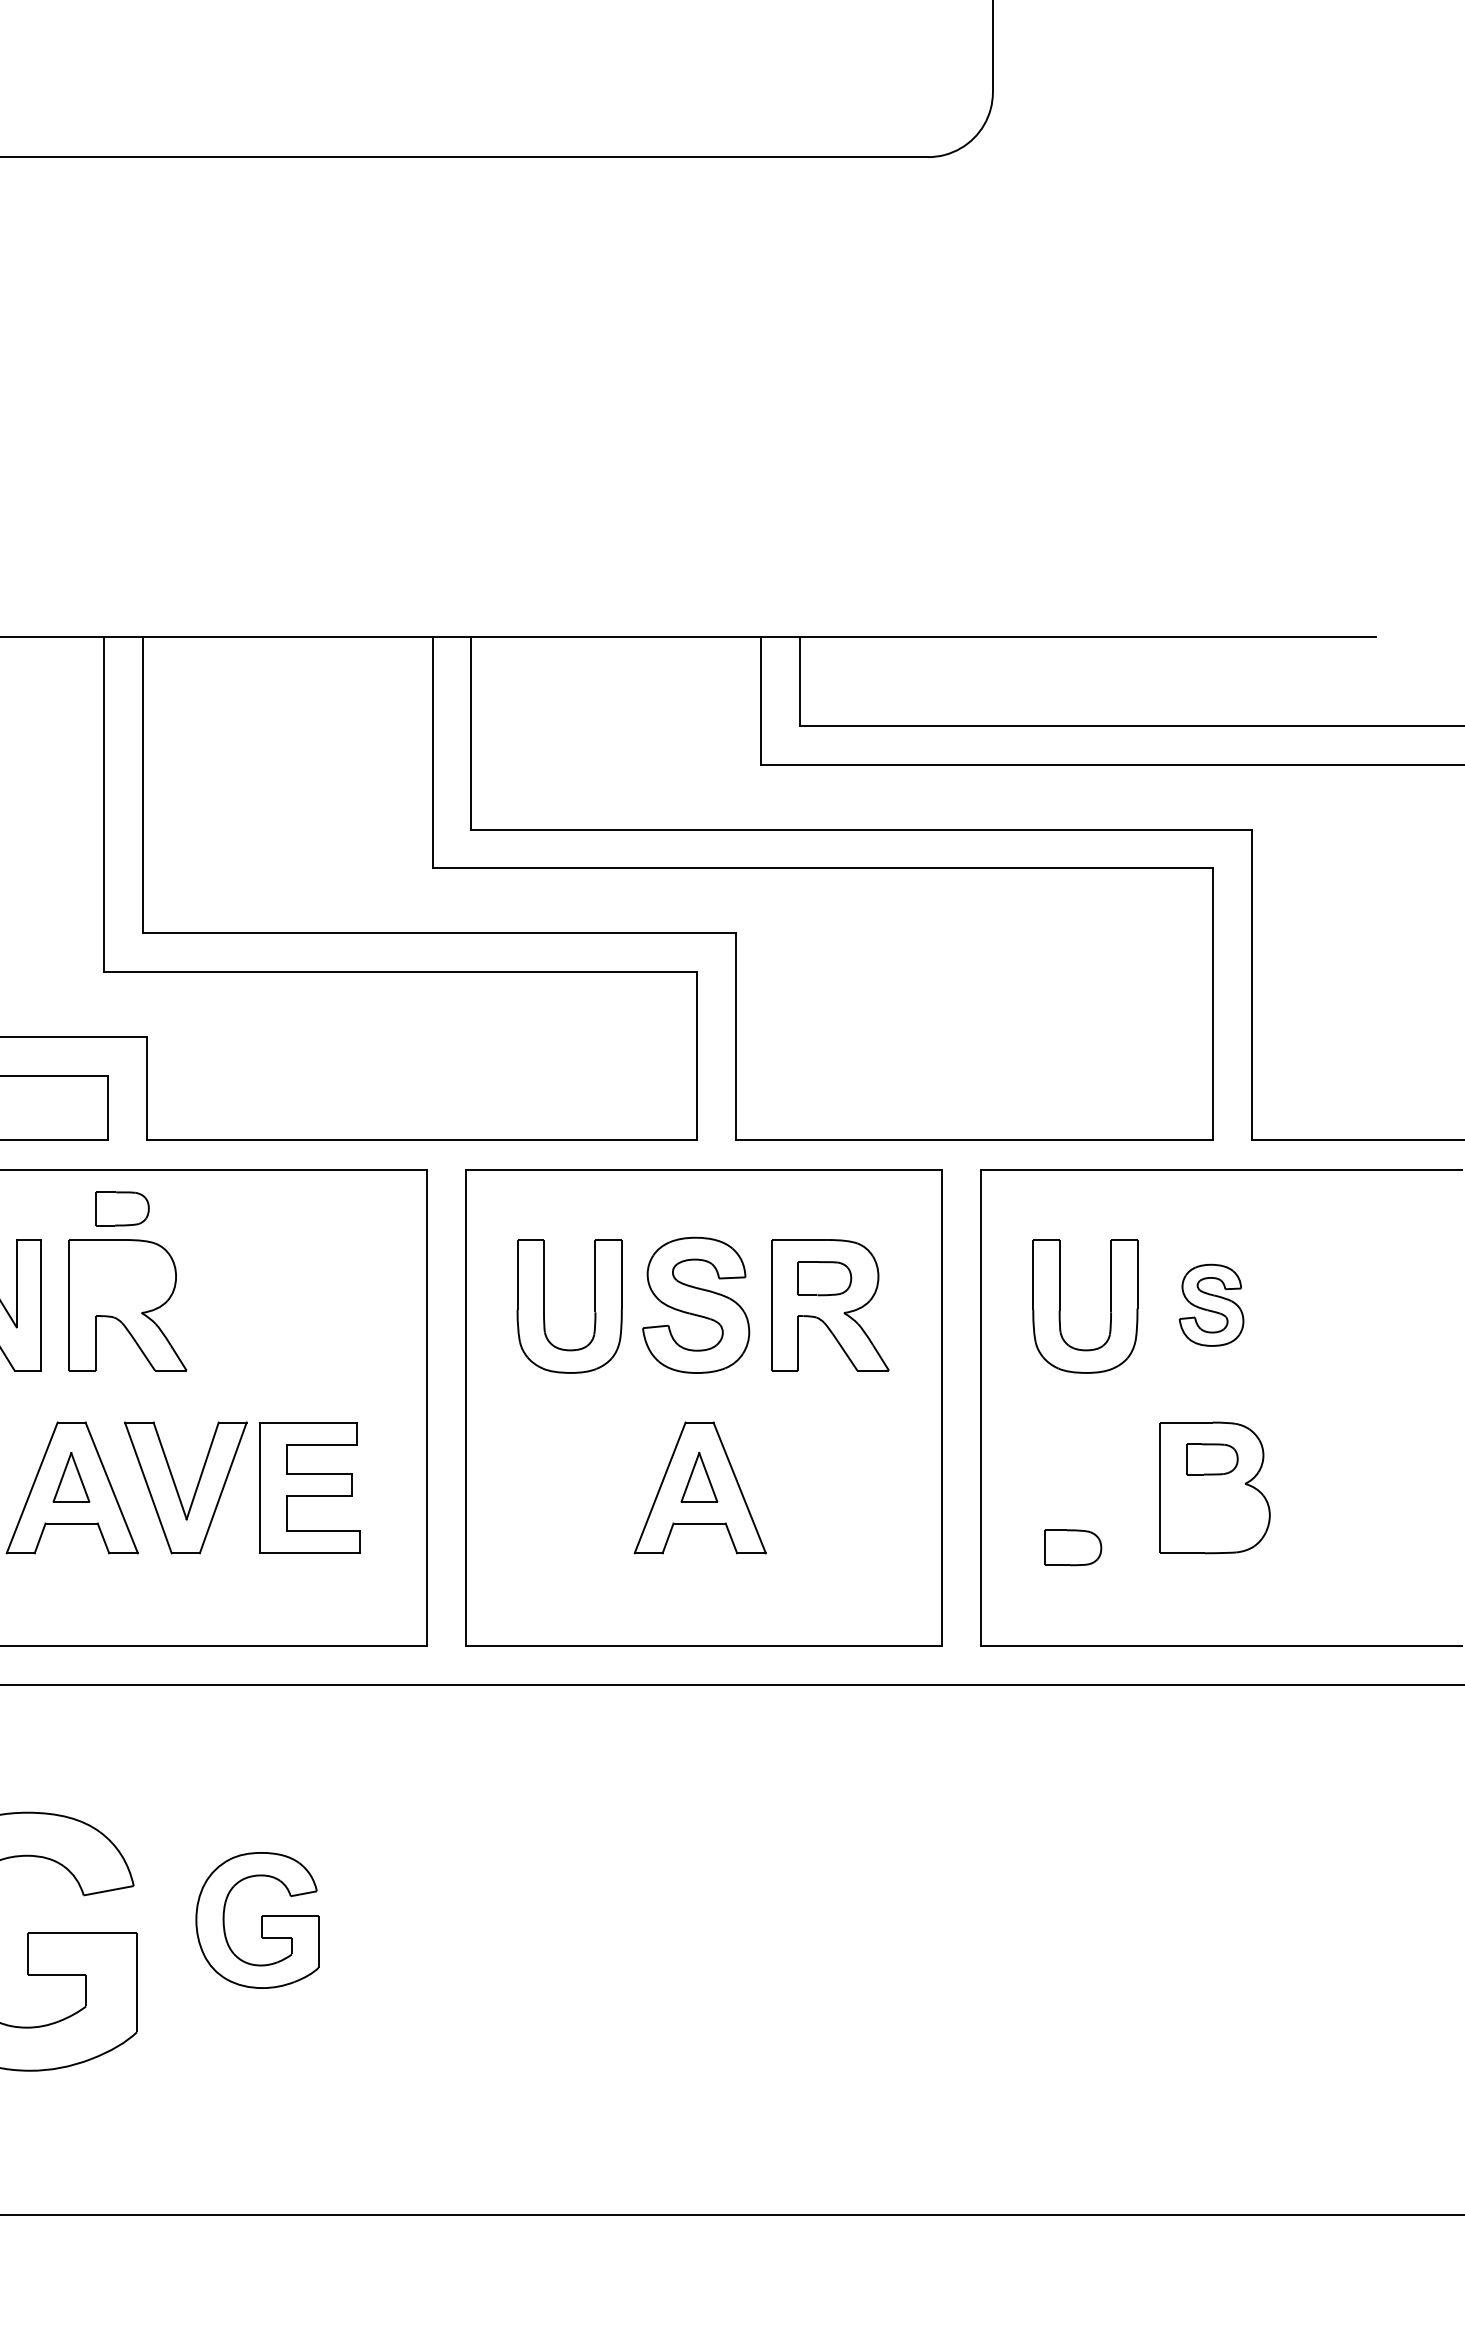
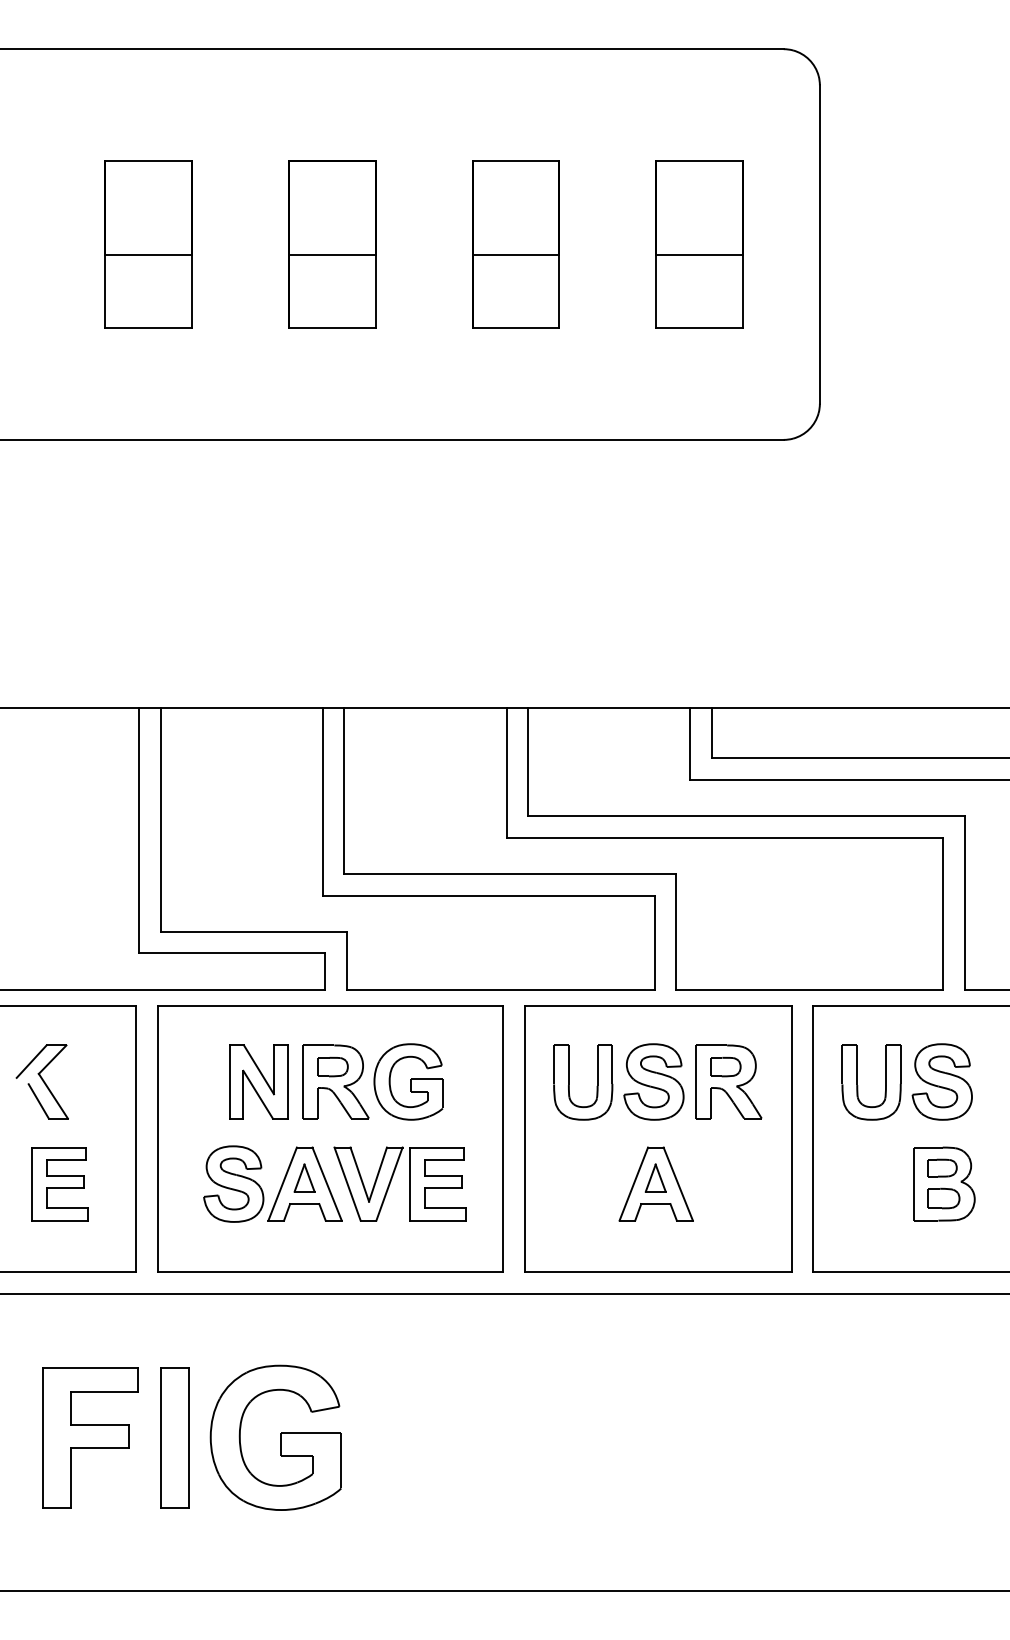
part: (121, 1207) -> (332, 1066), moved
part: (1210, 1304) -> (941, 1081), size x1.67
part: (1072, 1547) -> (943, 1198), moved
part: (257, 1919) -> (408, 1081), moved

